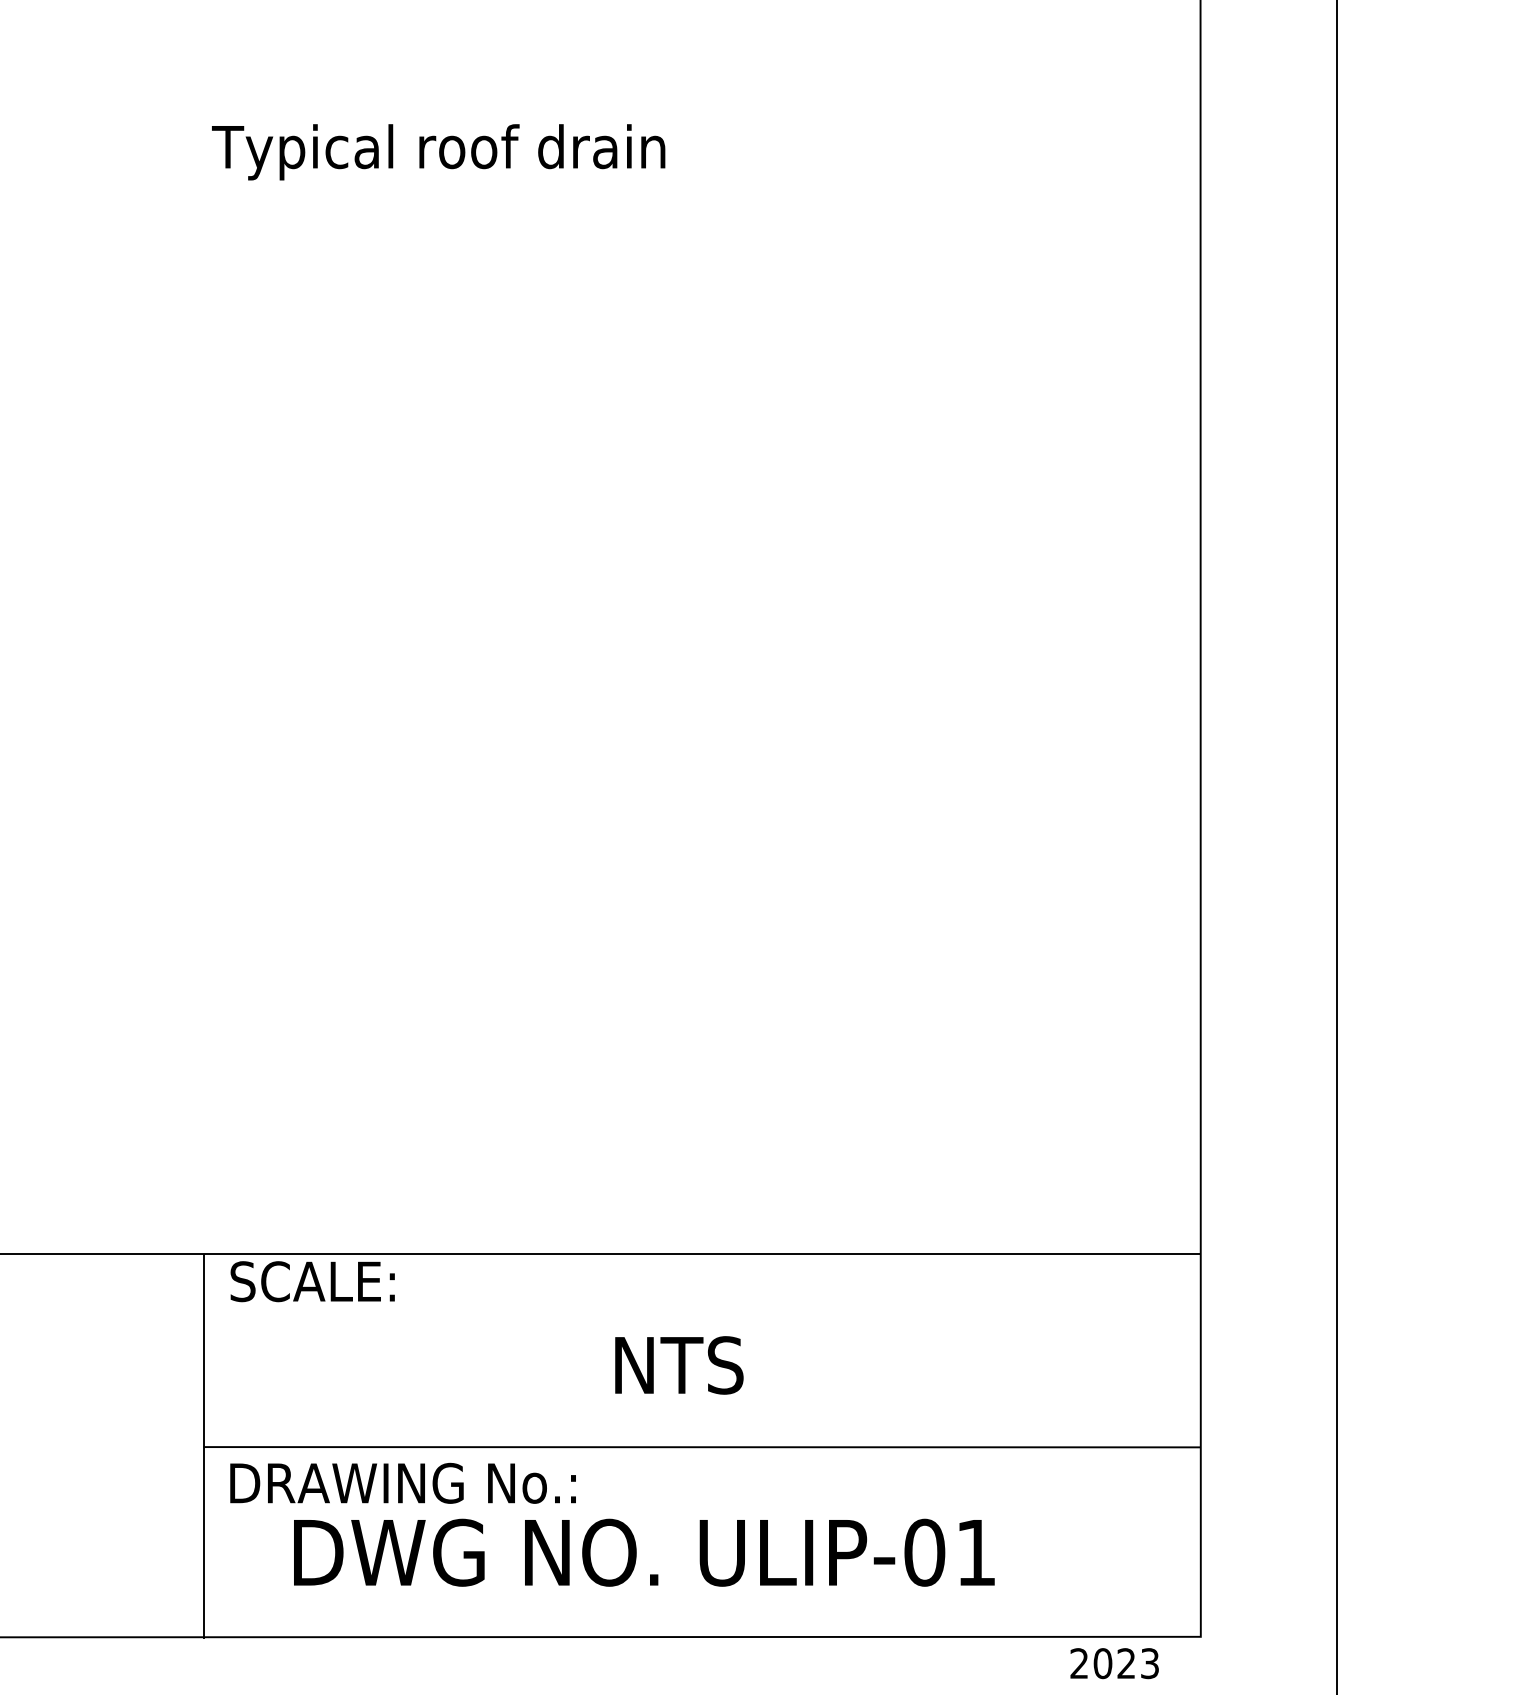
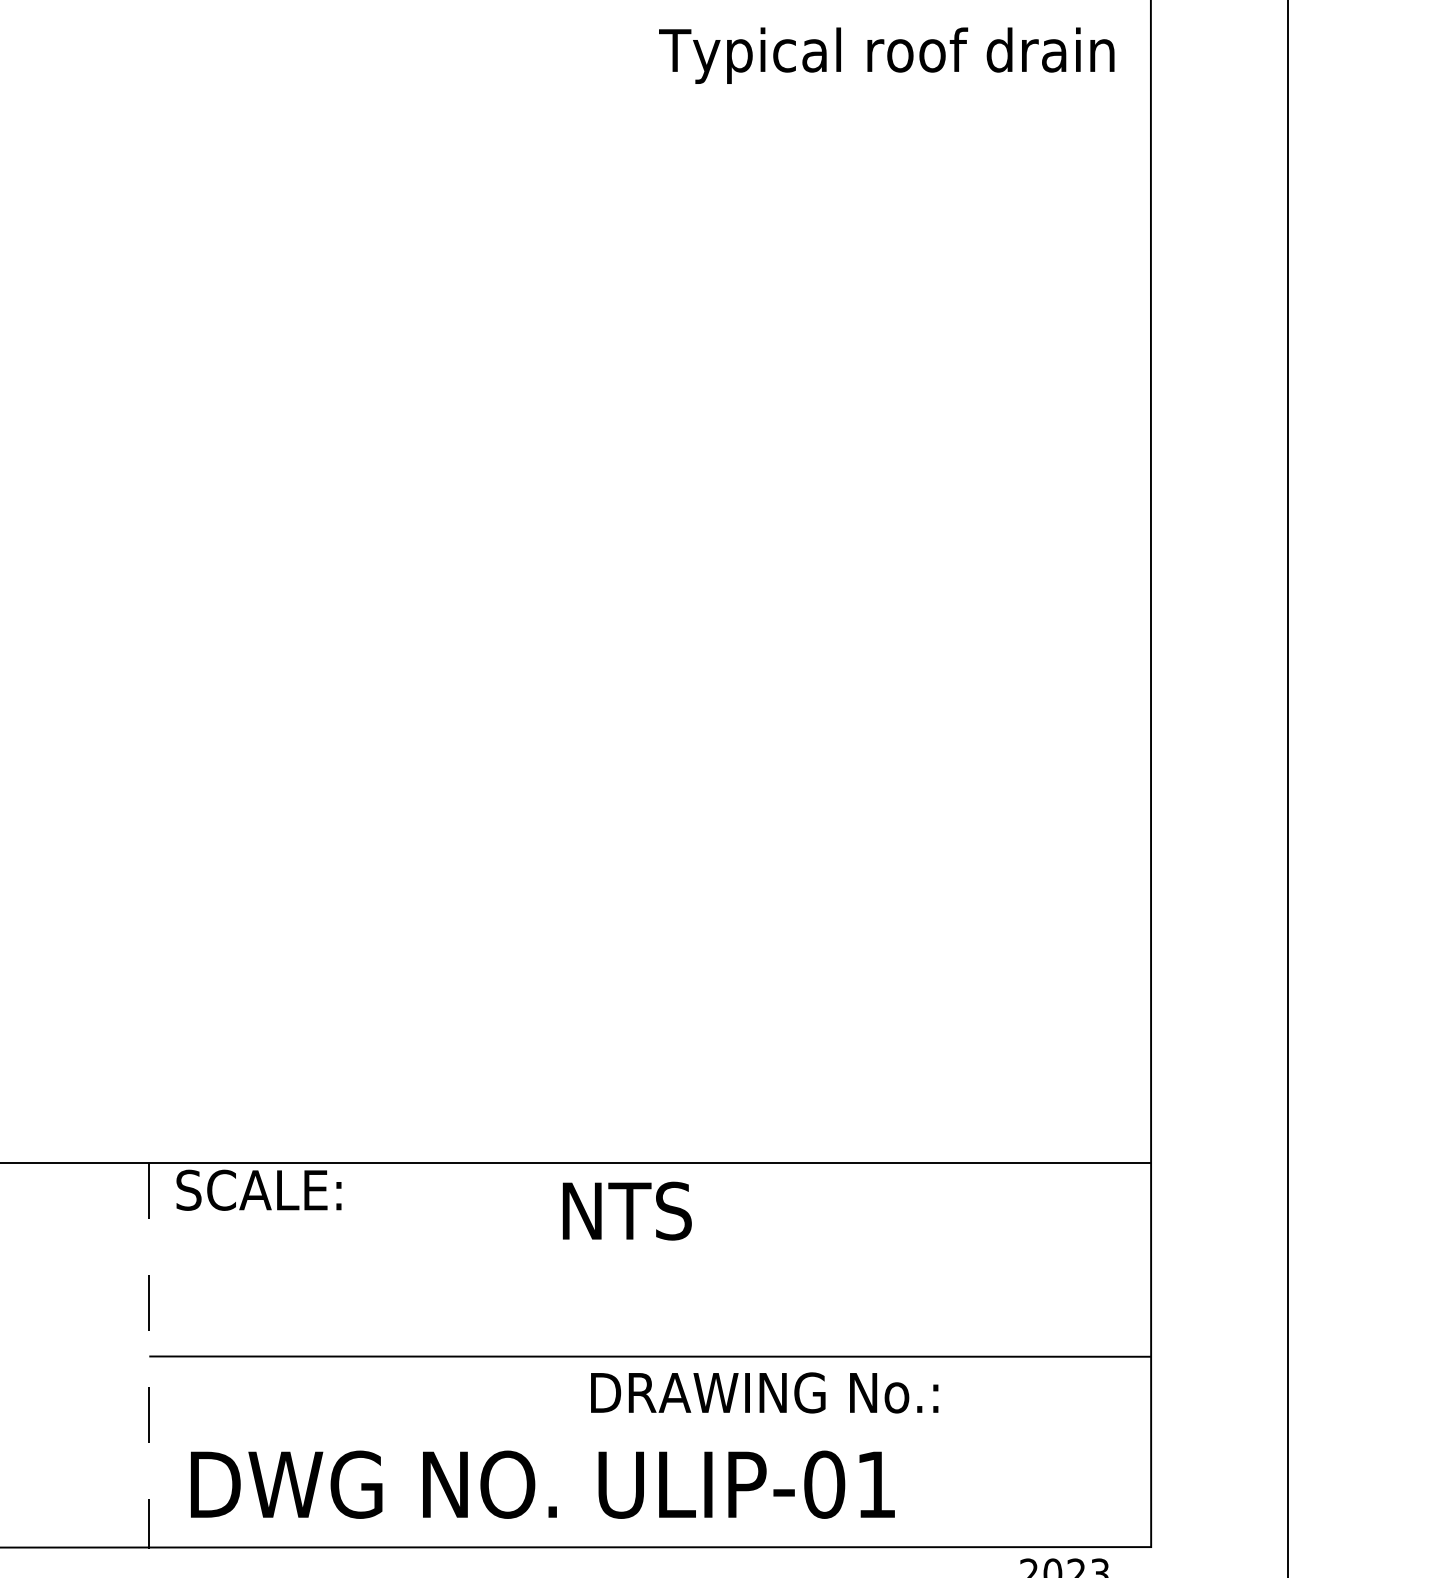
text: (438, 152) -> (886, 55), moved
text: (679, 1365) -> (627, 1211), moved
line: (203, 1447) -> (149, 1356), solid -> dashed
text: (402, 1482) -> (764, 1392), moved
text: (644, 1552) -> (543, 1484), moved

